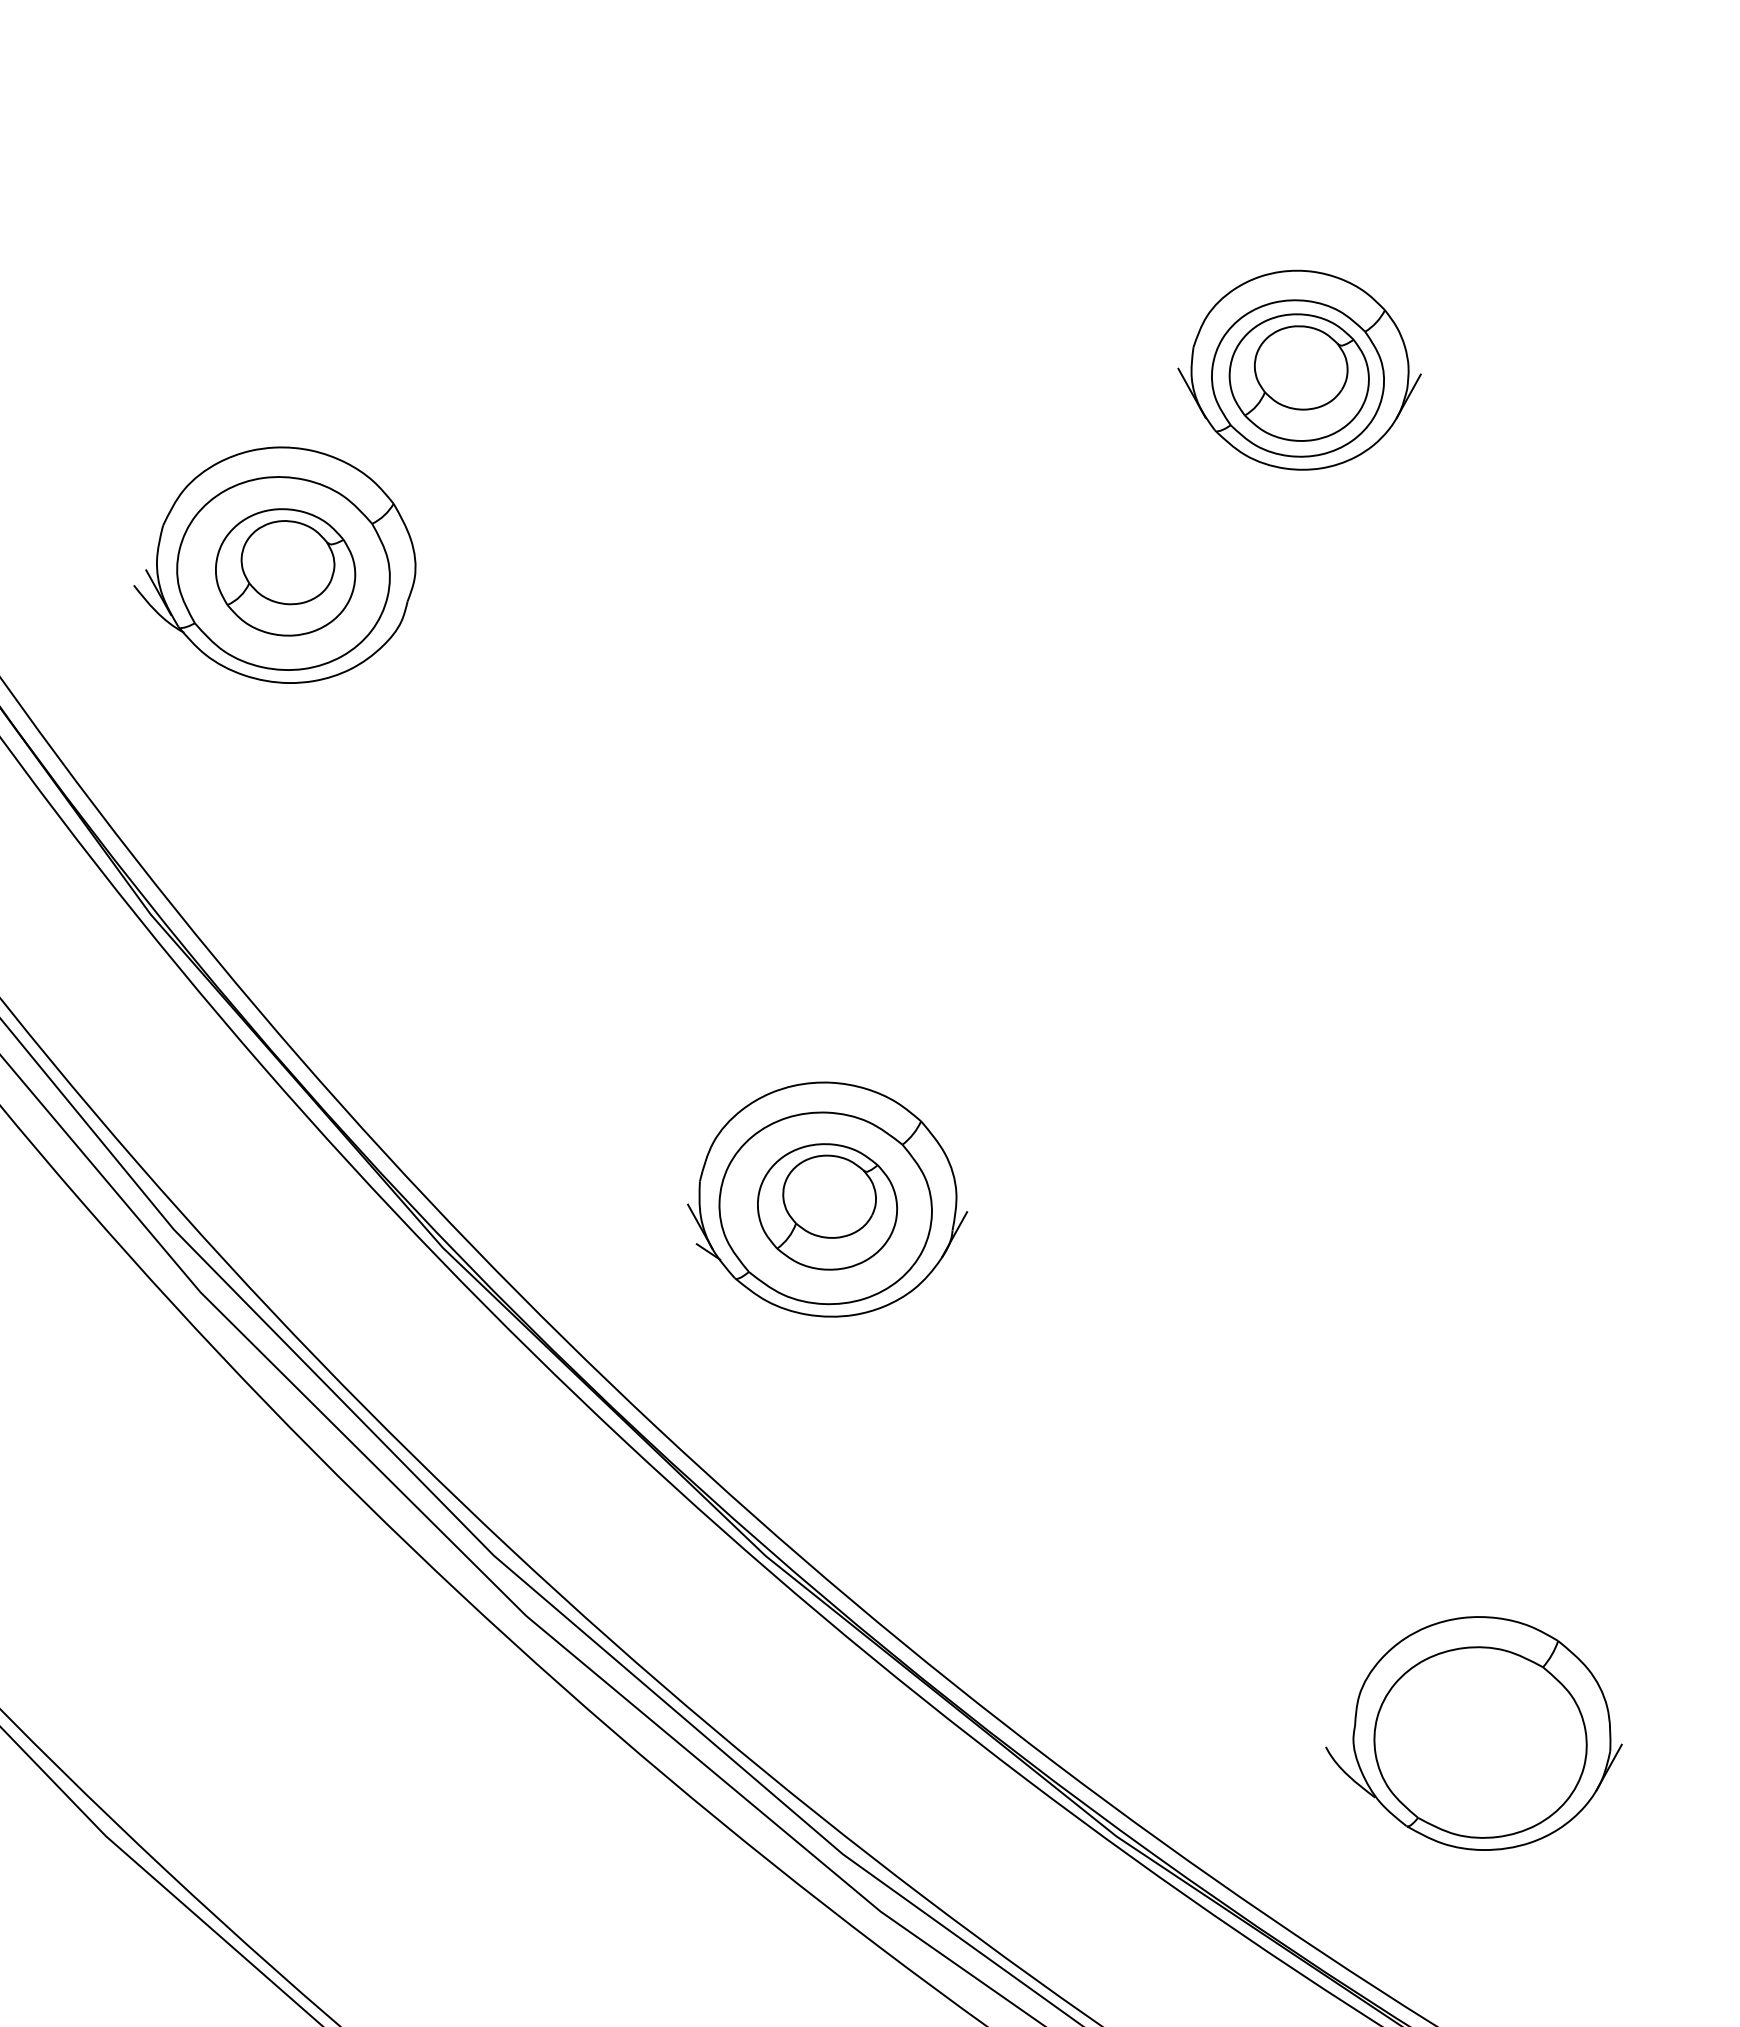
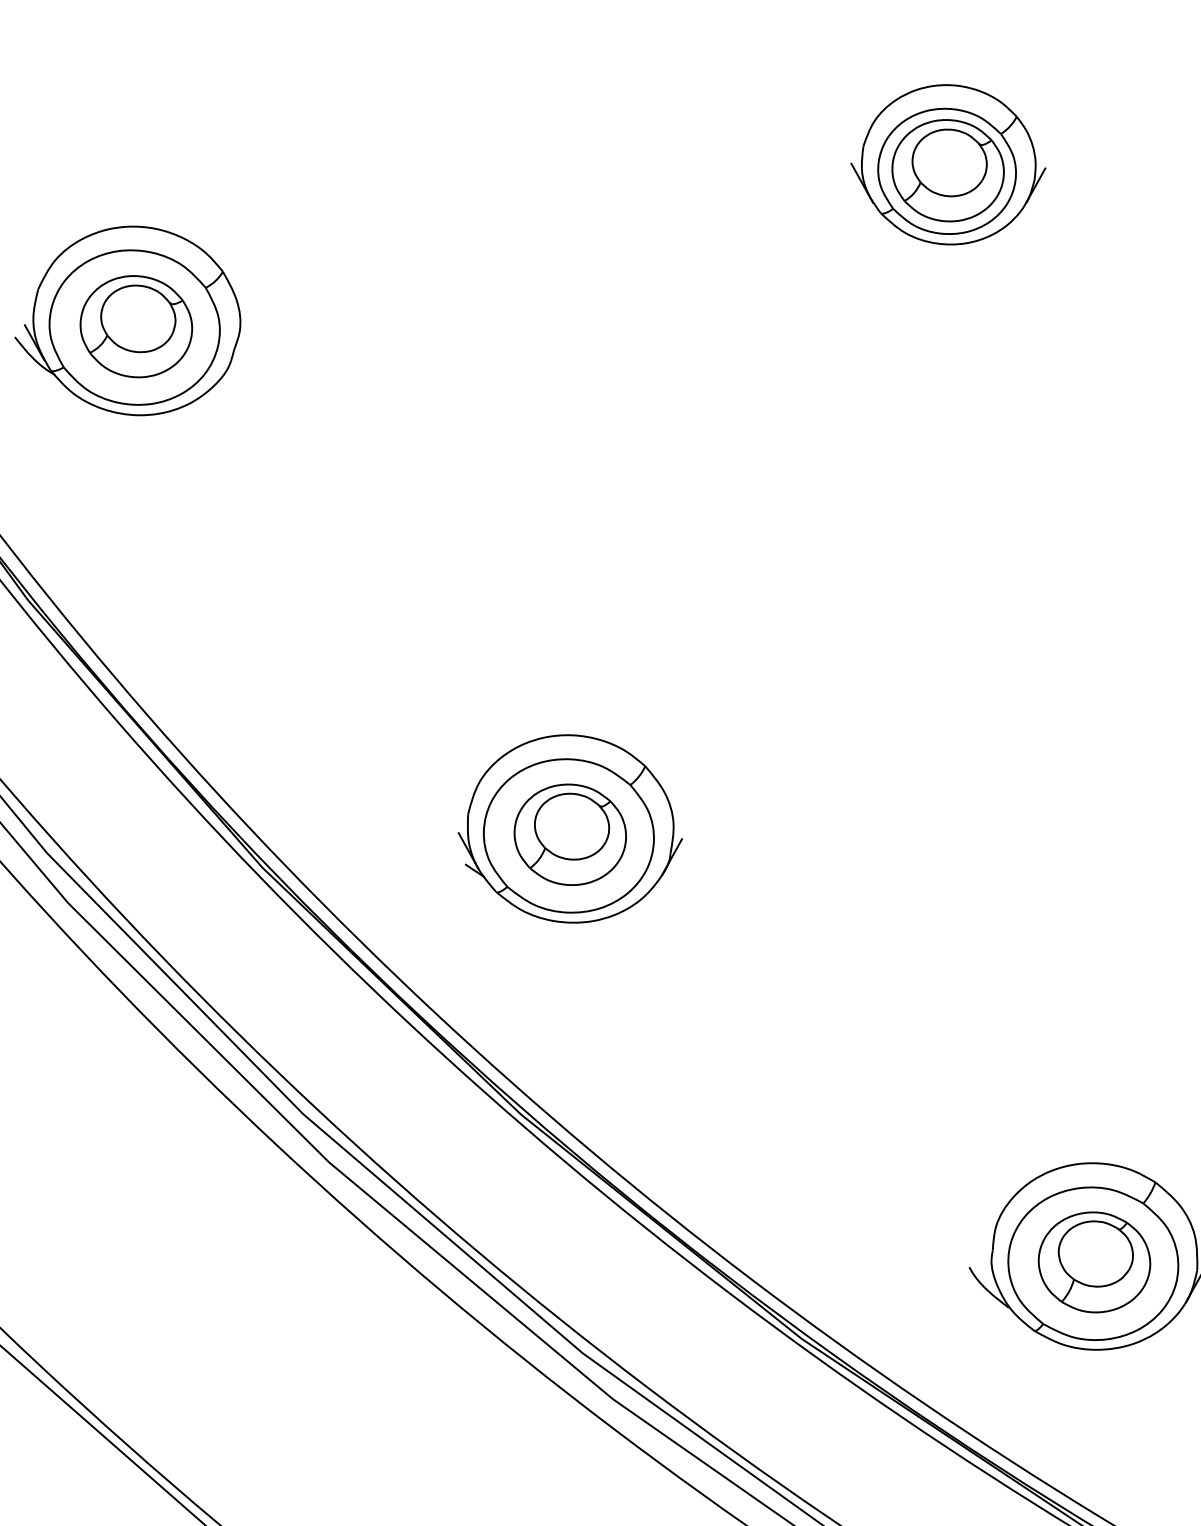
part: (1481, 1740) -> (1094, 1262), added

